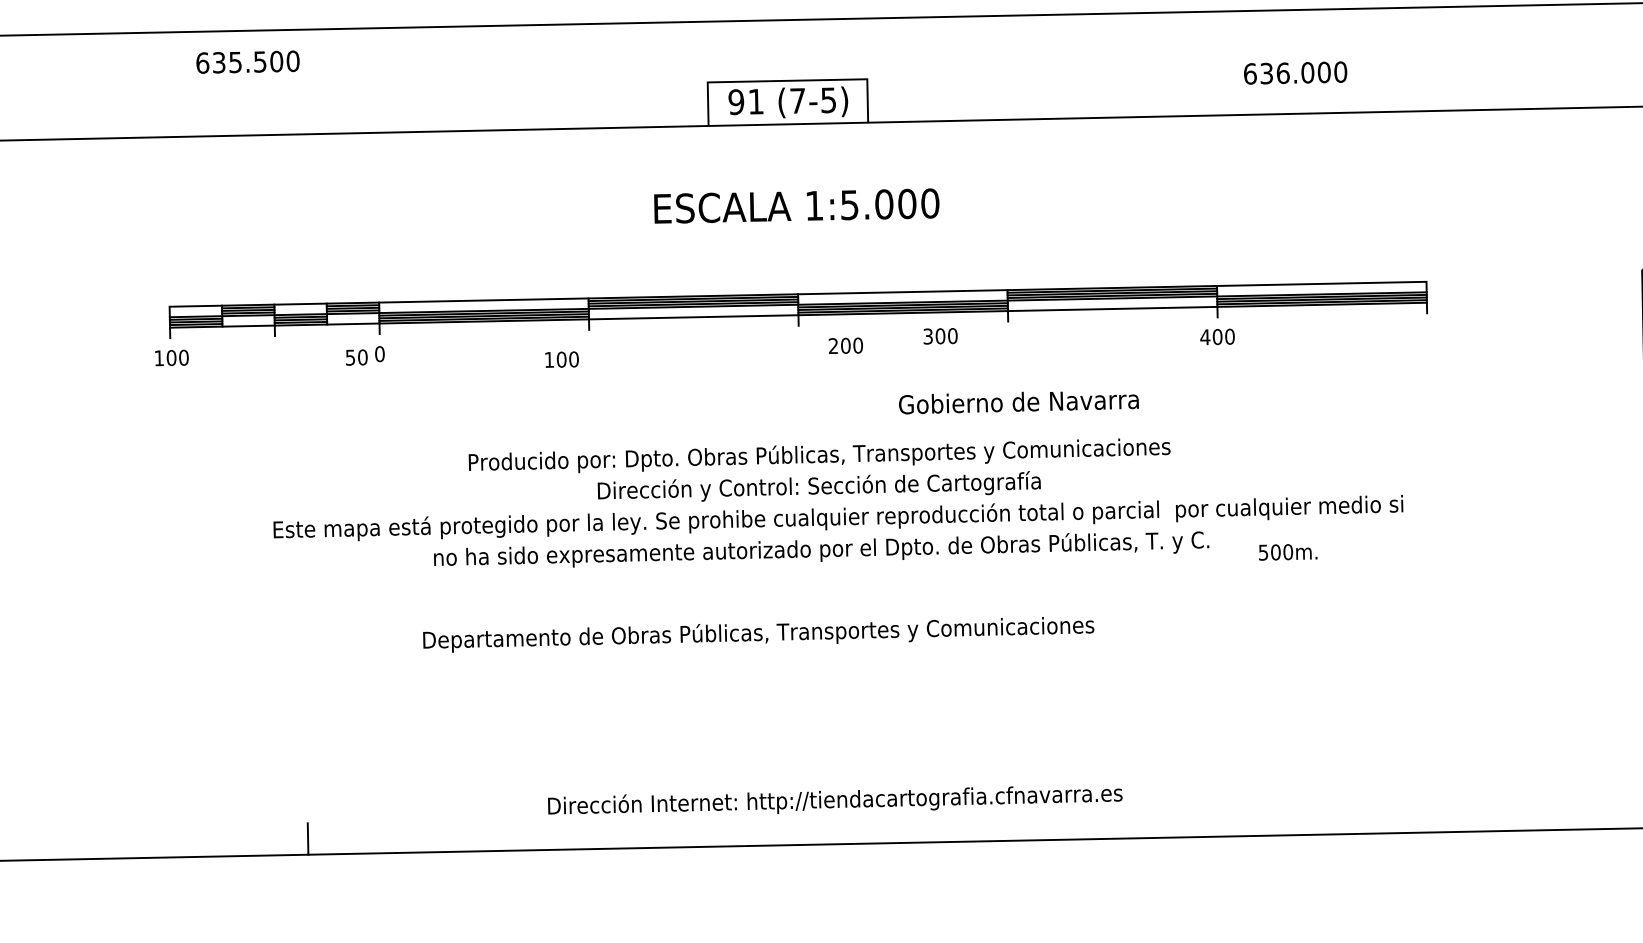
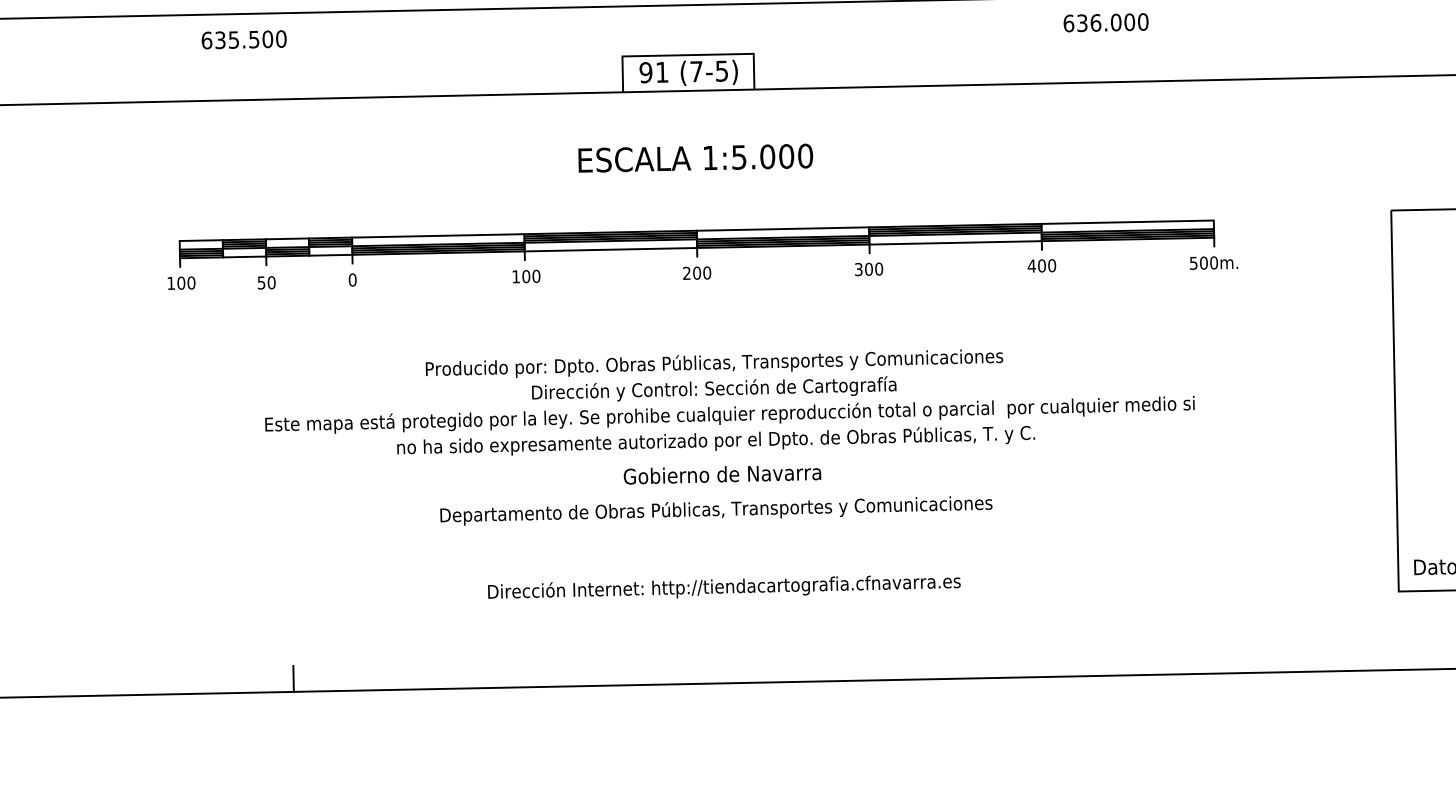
text: (1294, 72) -> (1105, 22), moved
text: (941, 336) -> (869, 269), moved
text: (846, 345) -> (697, 272), moved
text: (356, 357) -> (266, 282), moved
text: (561, 359) -> (526, 276), moved
text: (1018, 403) -> (722, 475), moved
text: (1288, 551) -> (1214, 262), moved
text: (758, 634) -> (716, 510), moved
text: (835, 799) -> (724, 586), moved

